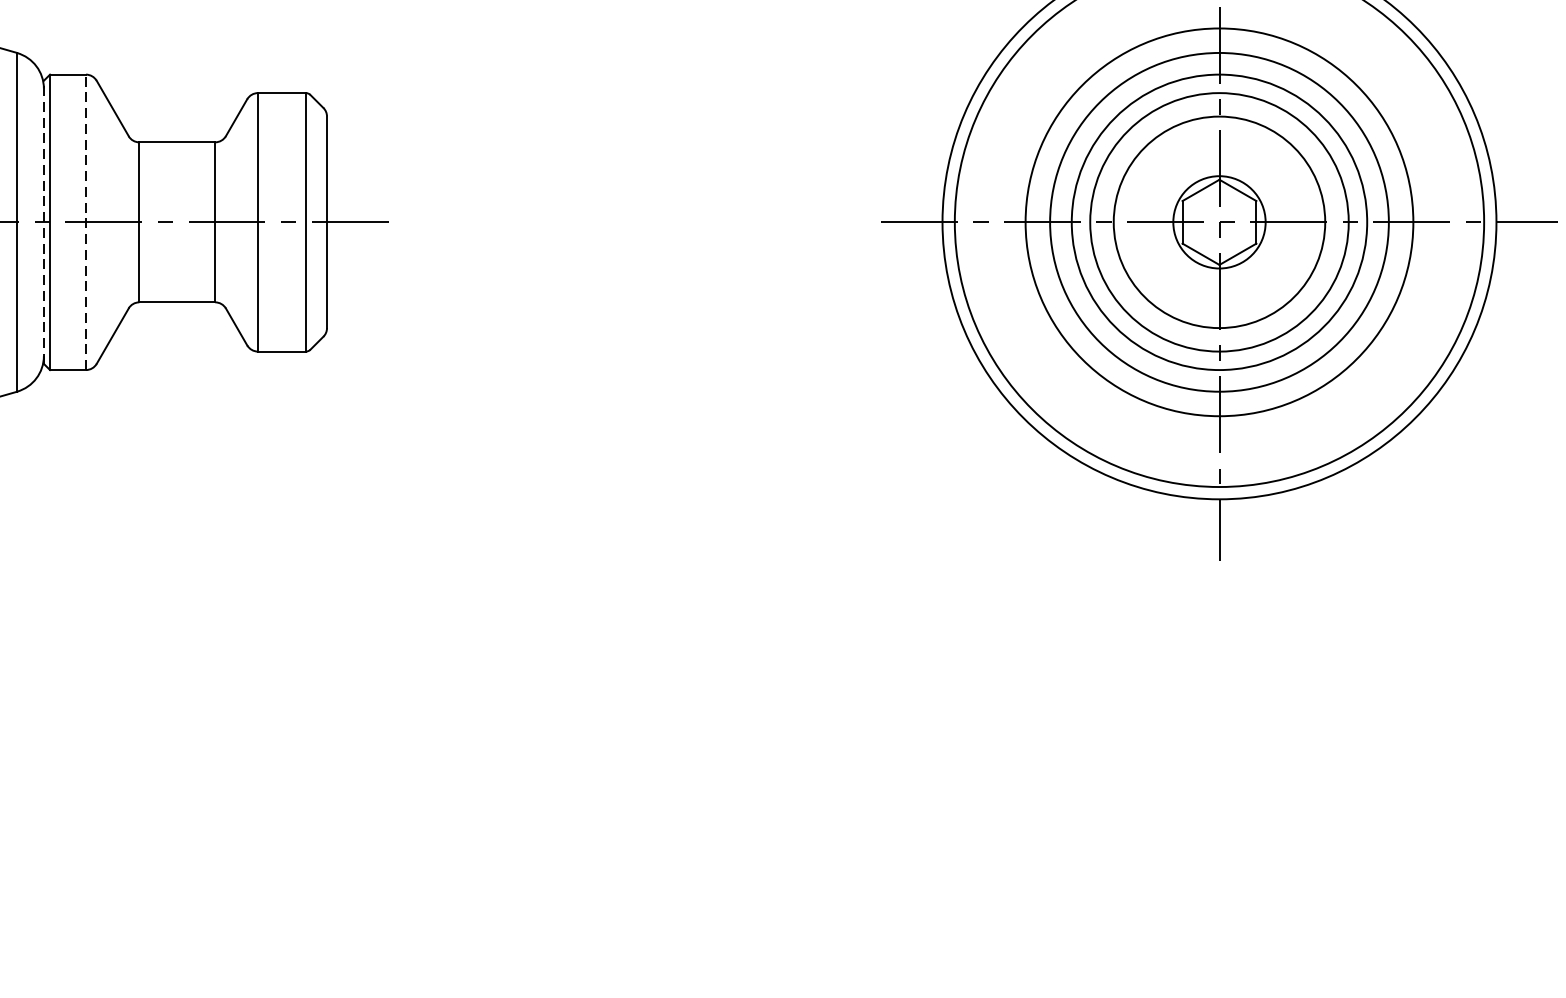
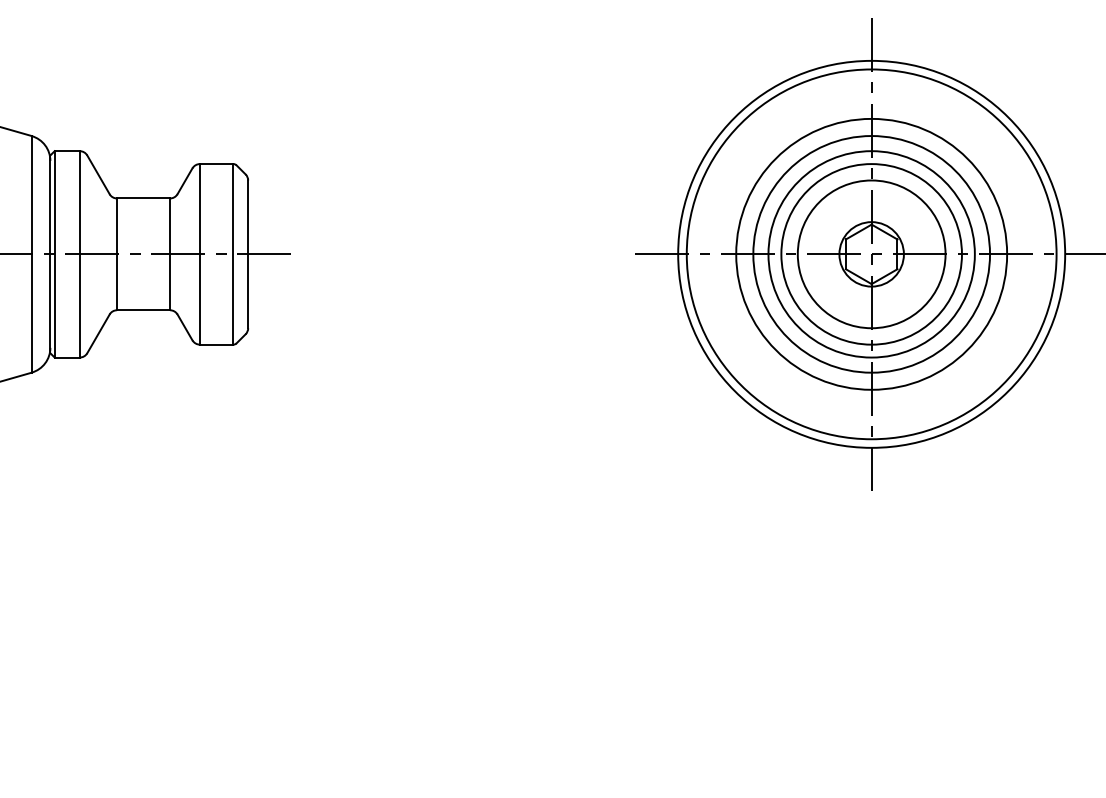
line: (85, 221) -> (79, 253), dashed -> solid
line: (44, 222) -> (50, 254), dashed -> solid

